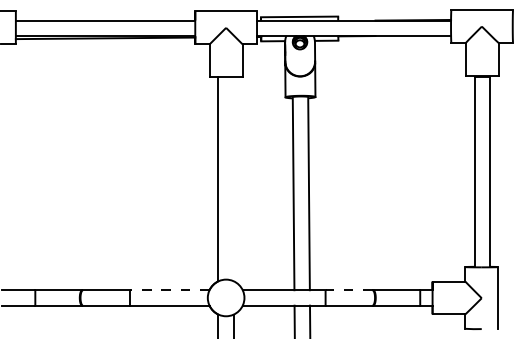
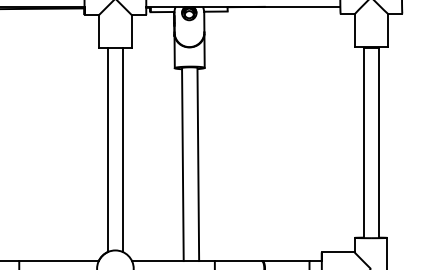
line: (233, 179) -> (122, 150), added
line: (169, 290) -> (58, 261), dashed -> solid
line: (348, 290) -> (237, 261), dashed -> solid

